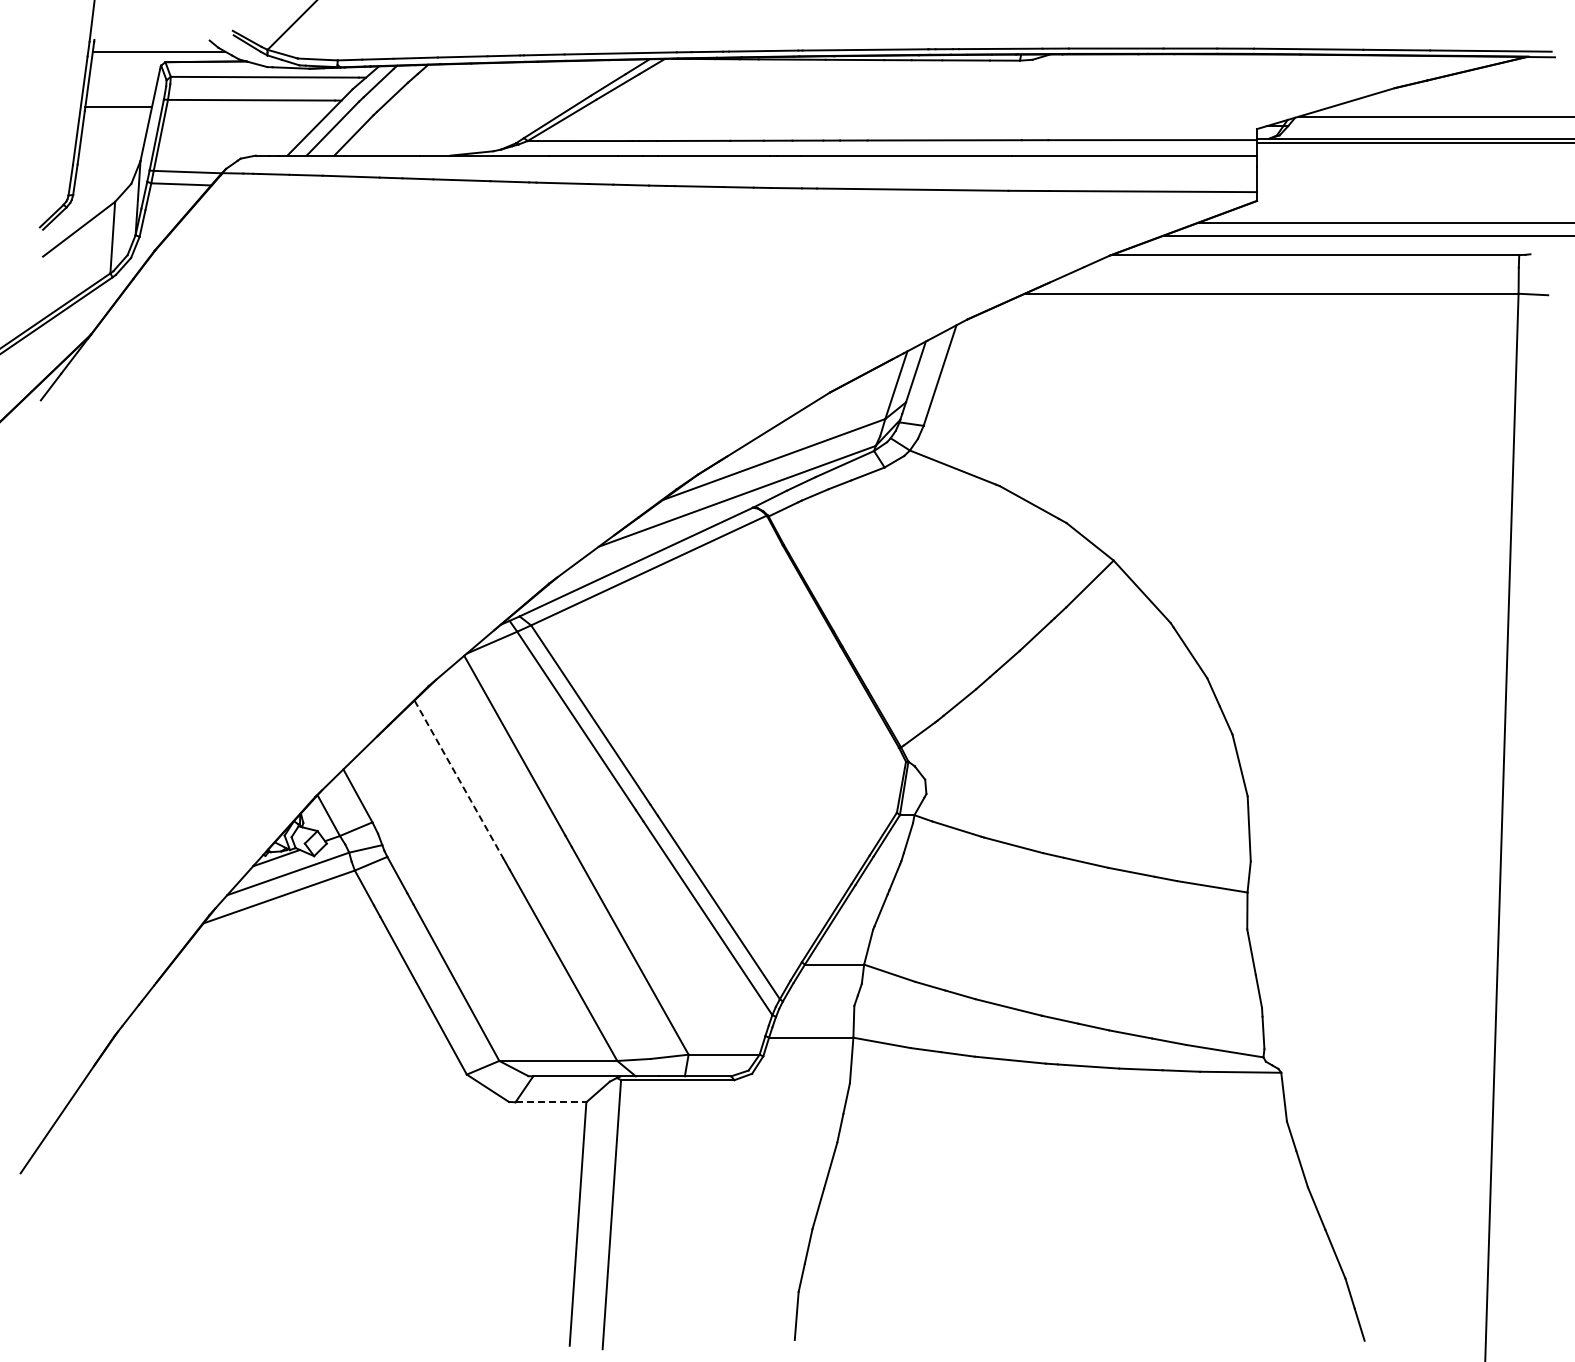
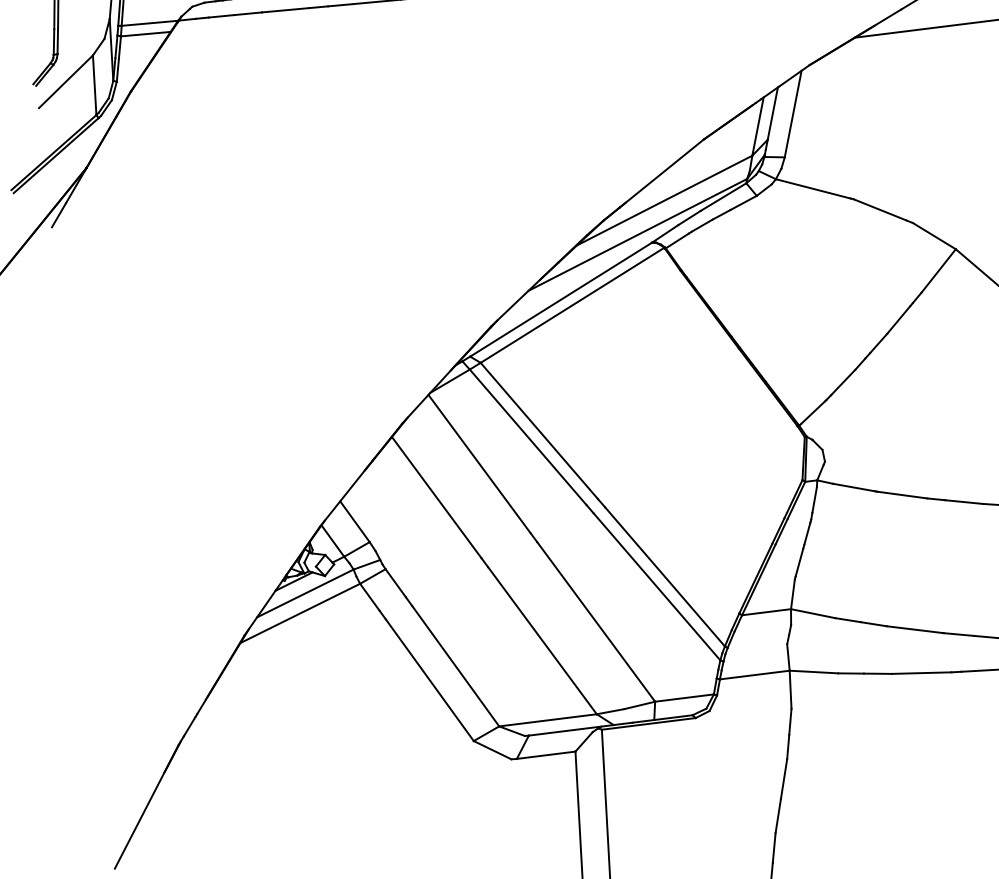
line: (458, 779) -> (436, 497), dashed -> solid
line: (551, 1102) -> (546, 755), dashed -> solid

